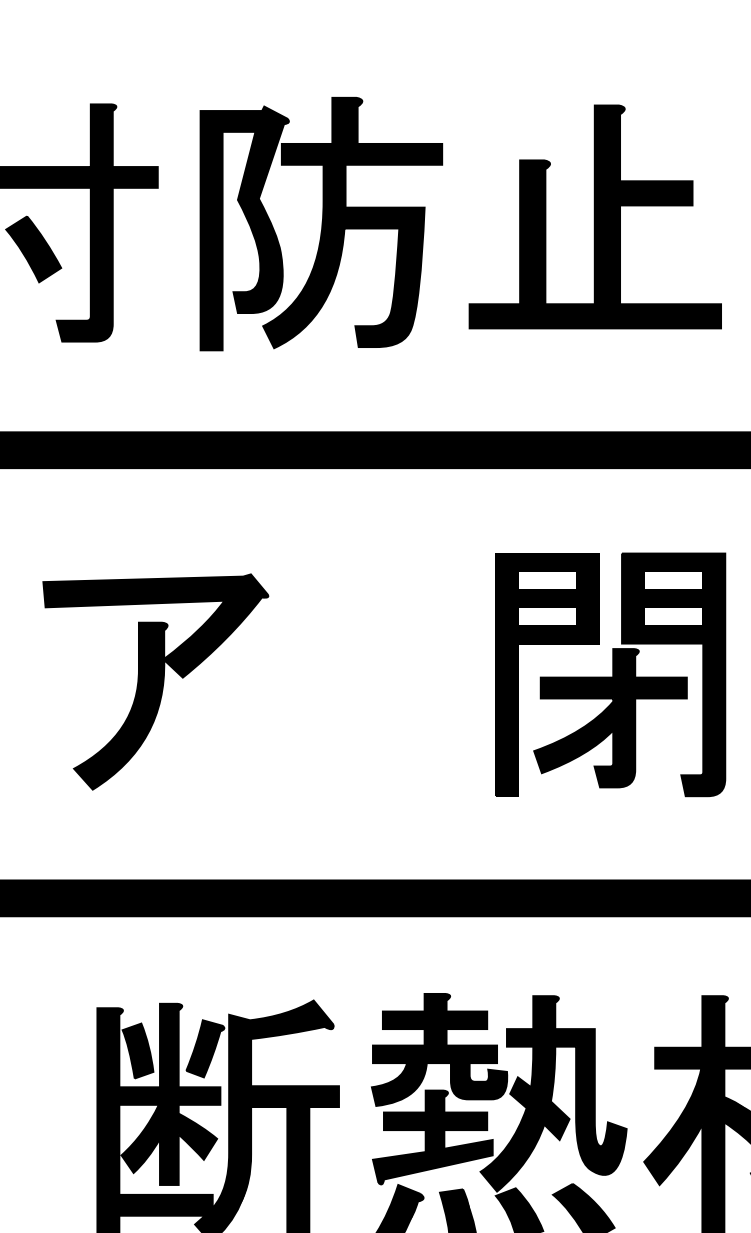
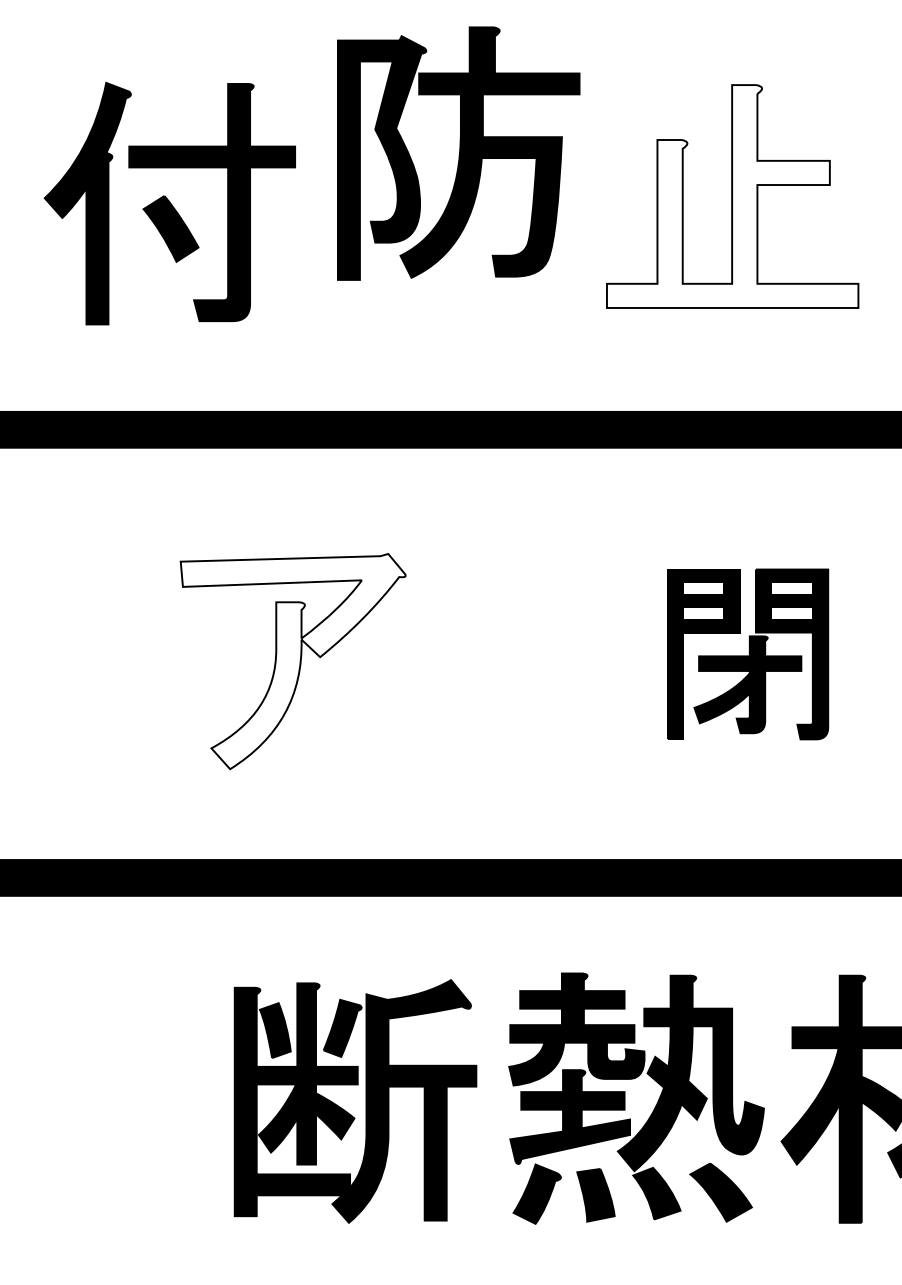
fill: (595, 216) -> (732, 196), removed
part: (321, 223) -> (458, 153), moved
part: (610, 674) -> (747, 654), size x0.7
fill: (155, 681) -> (292, 661), removed

